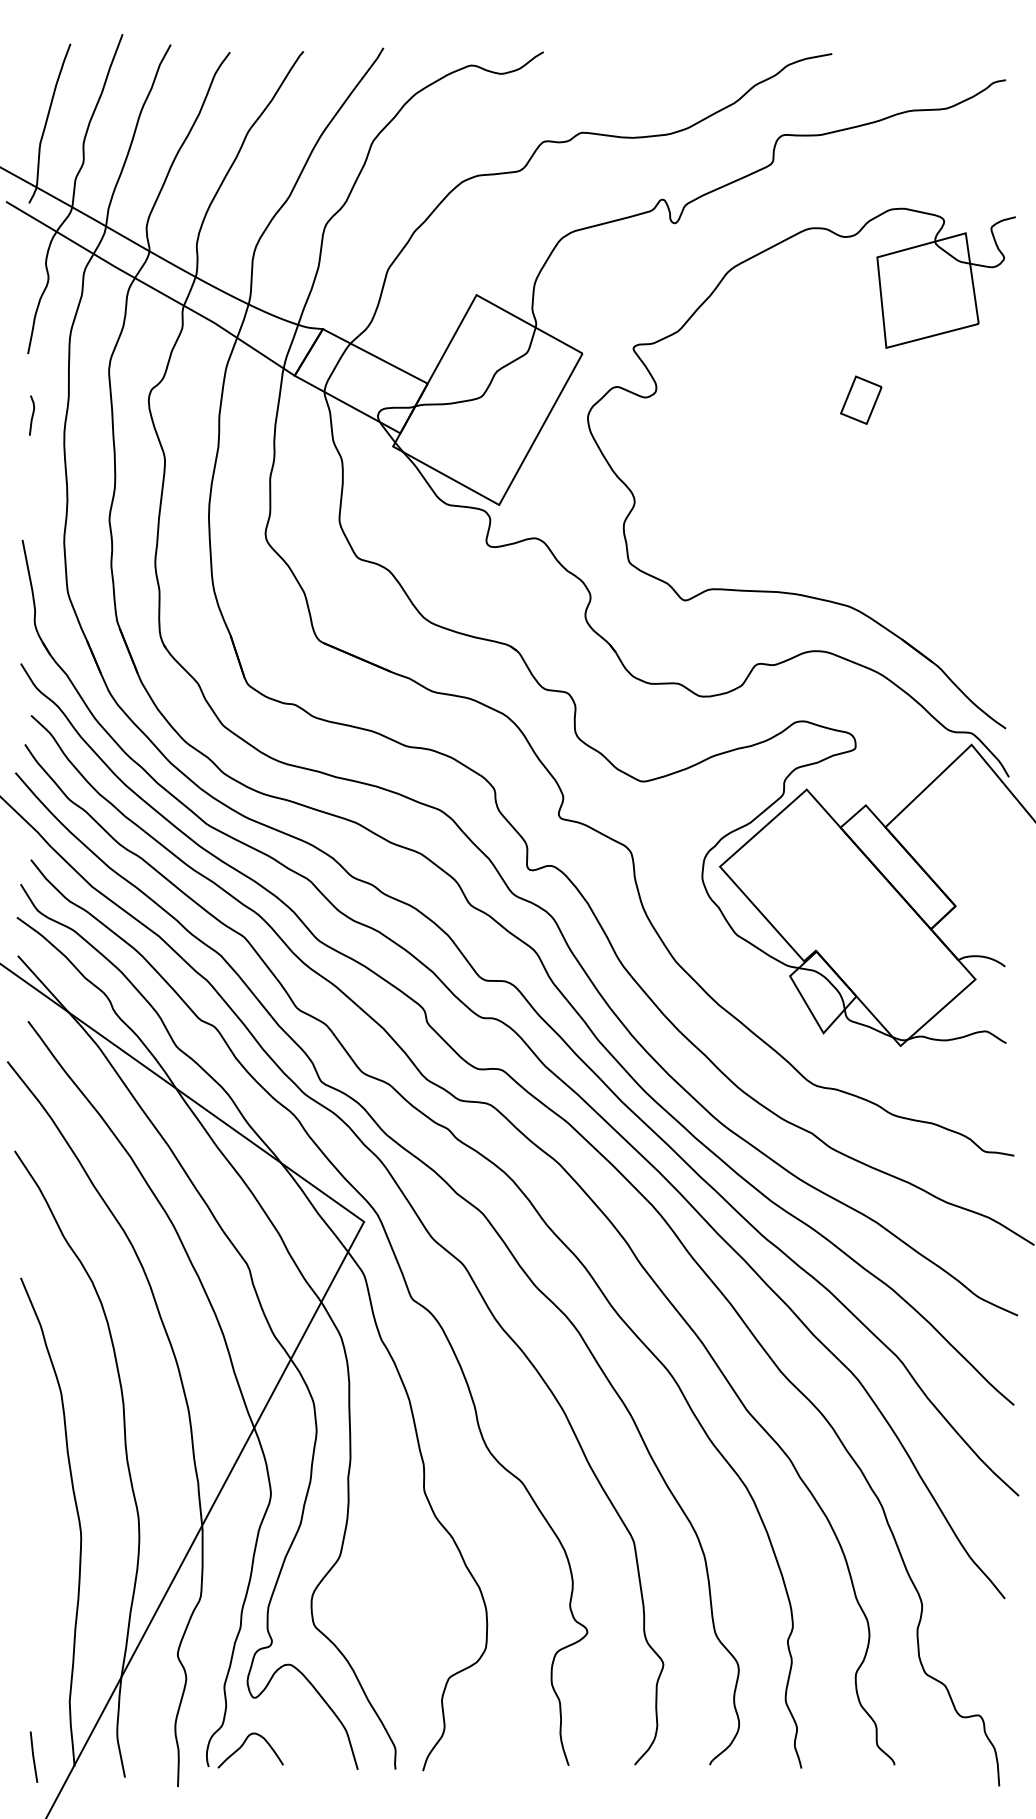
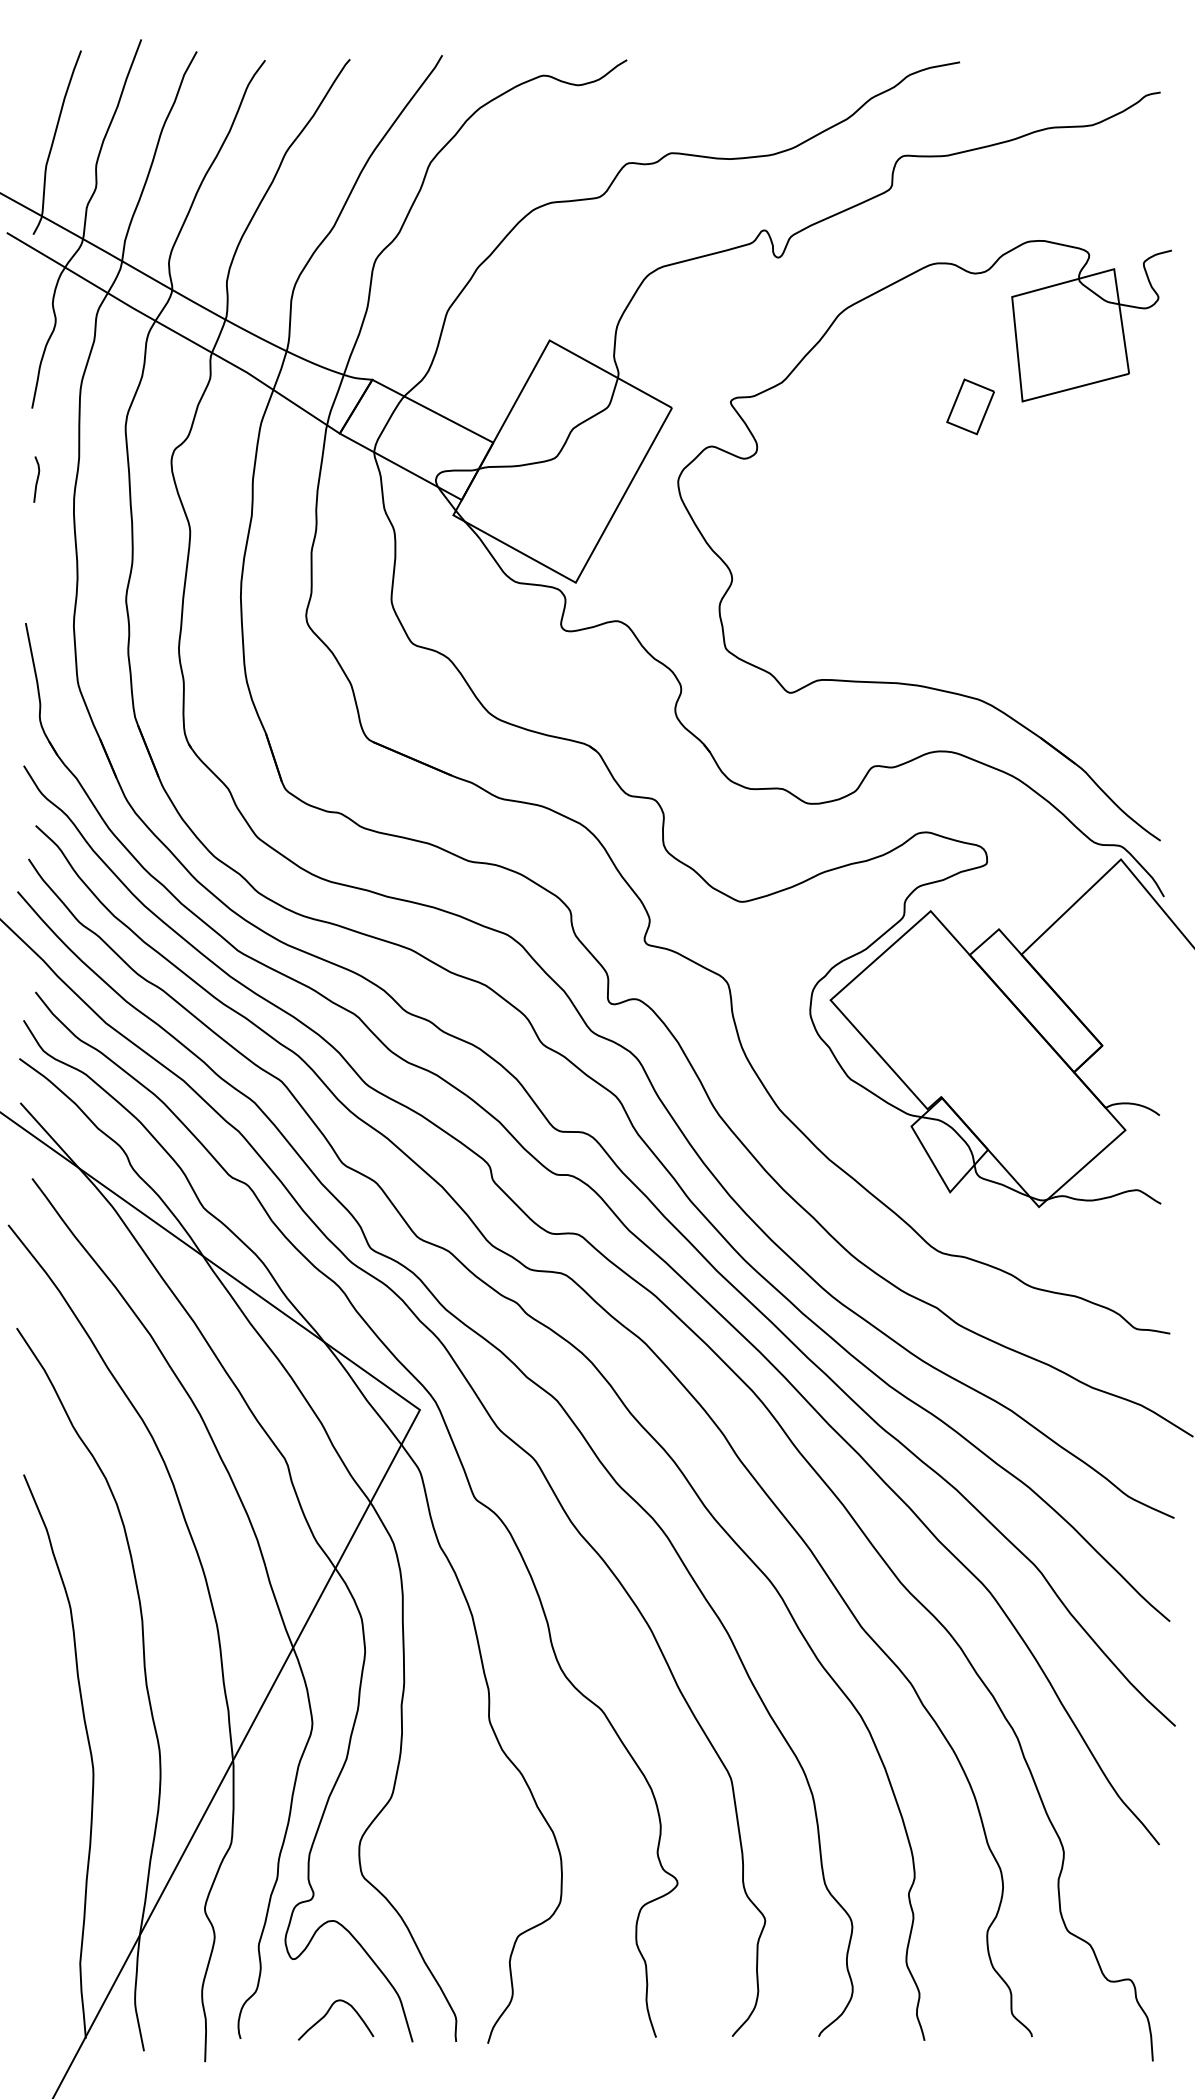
part: (861, 399) -> (970, 406), moved
curve: (243, 1745) -> (327, 2014), moved
line: (33, 1757) -> (38, 2027), removed

